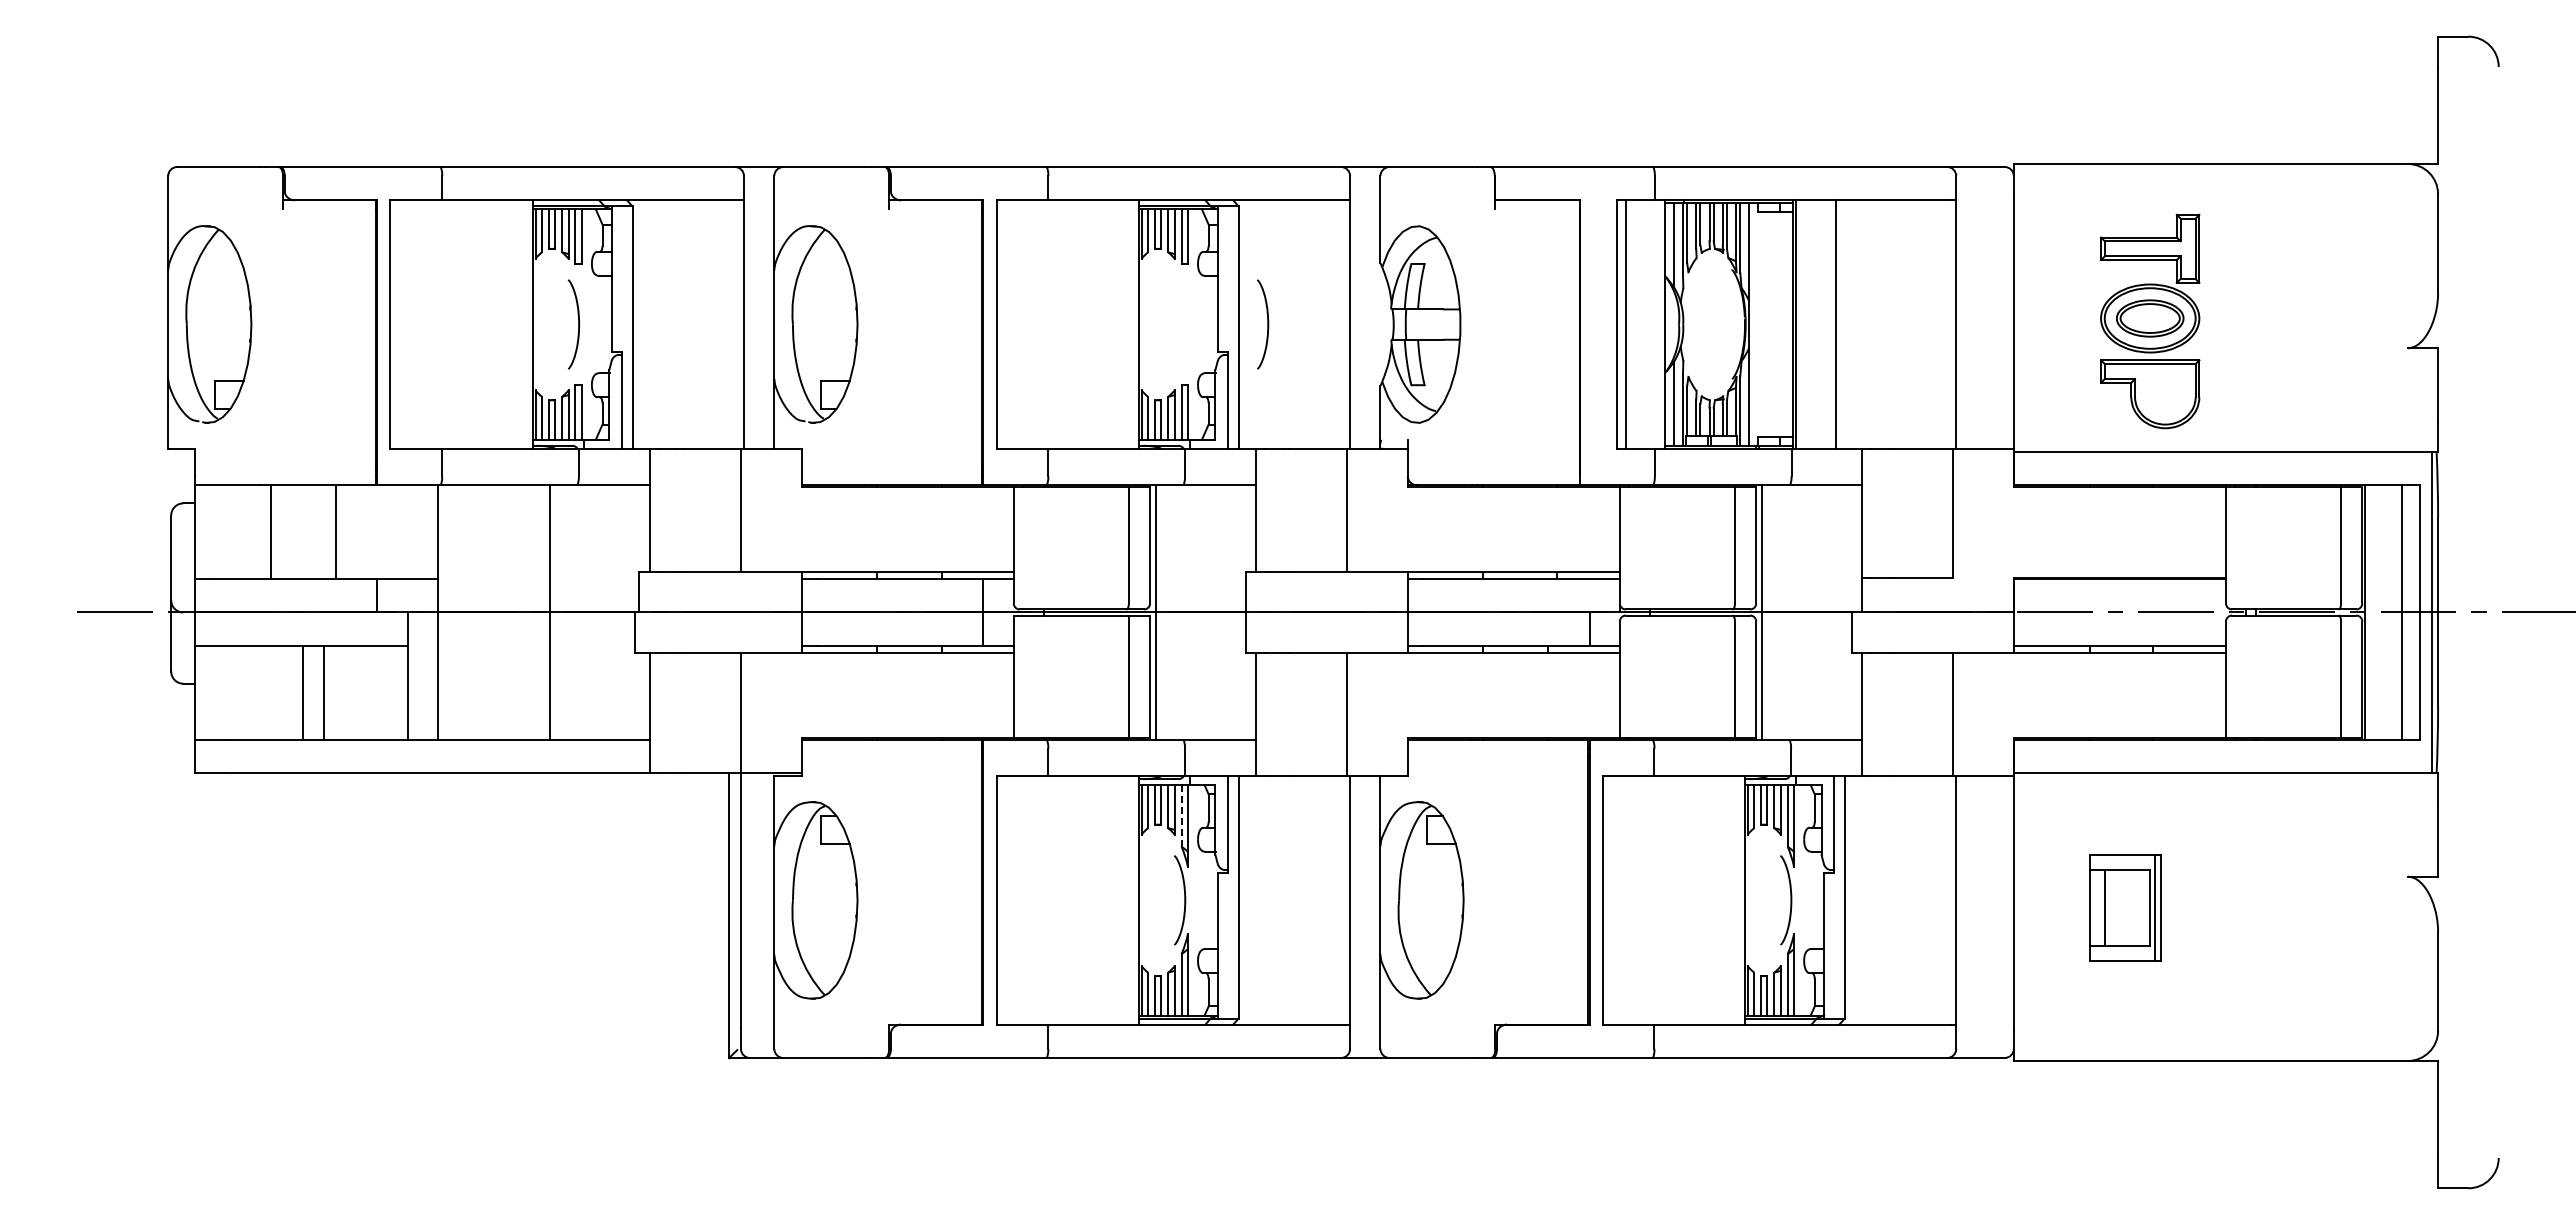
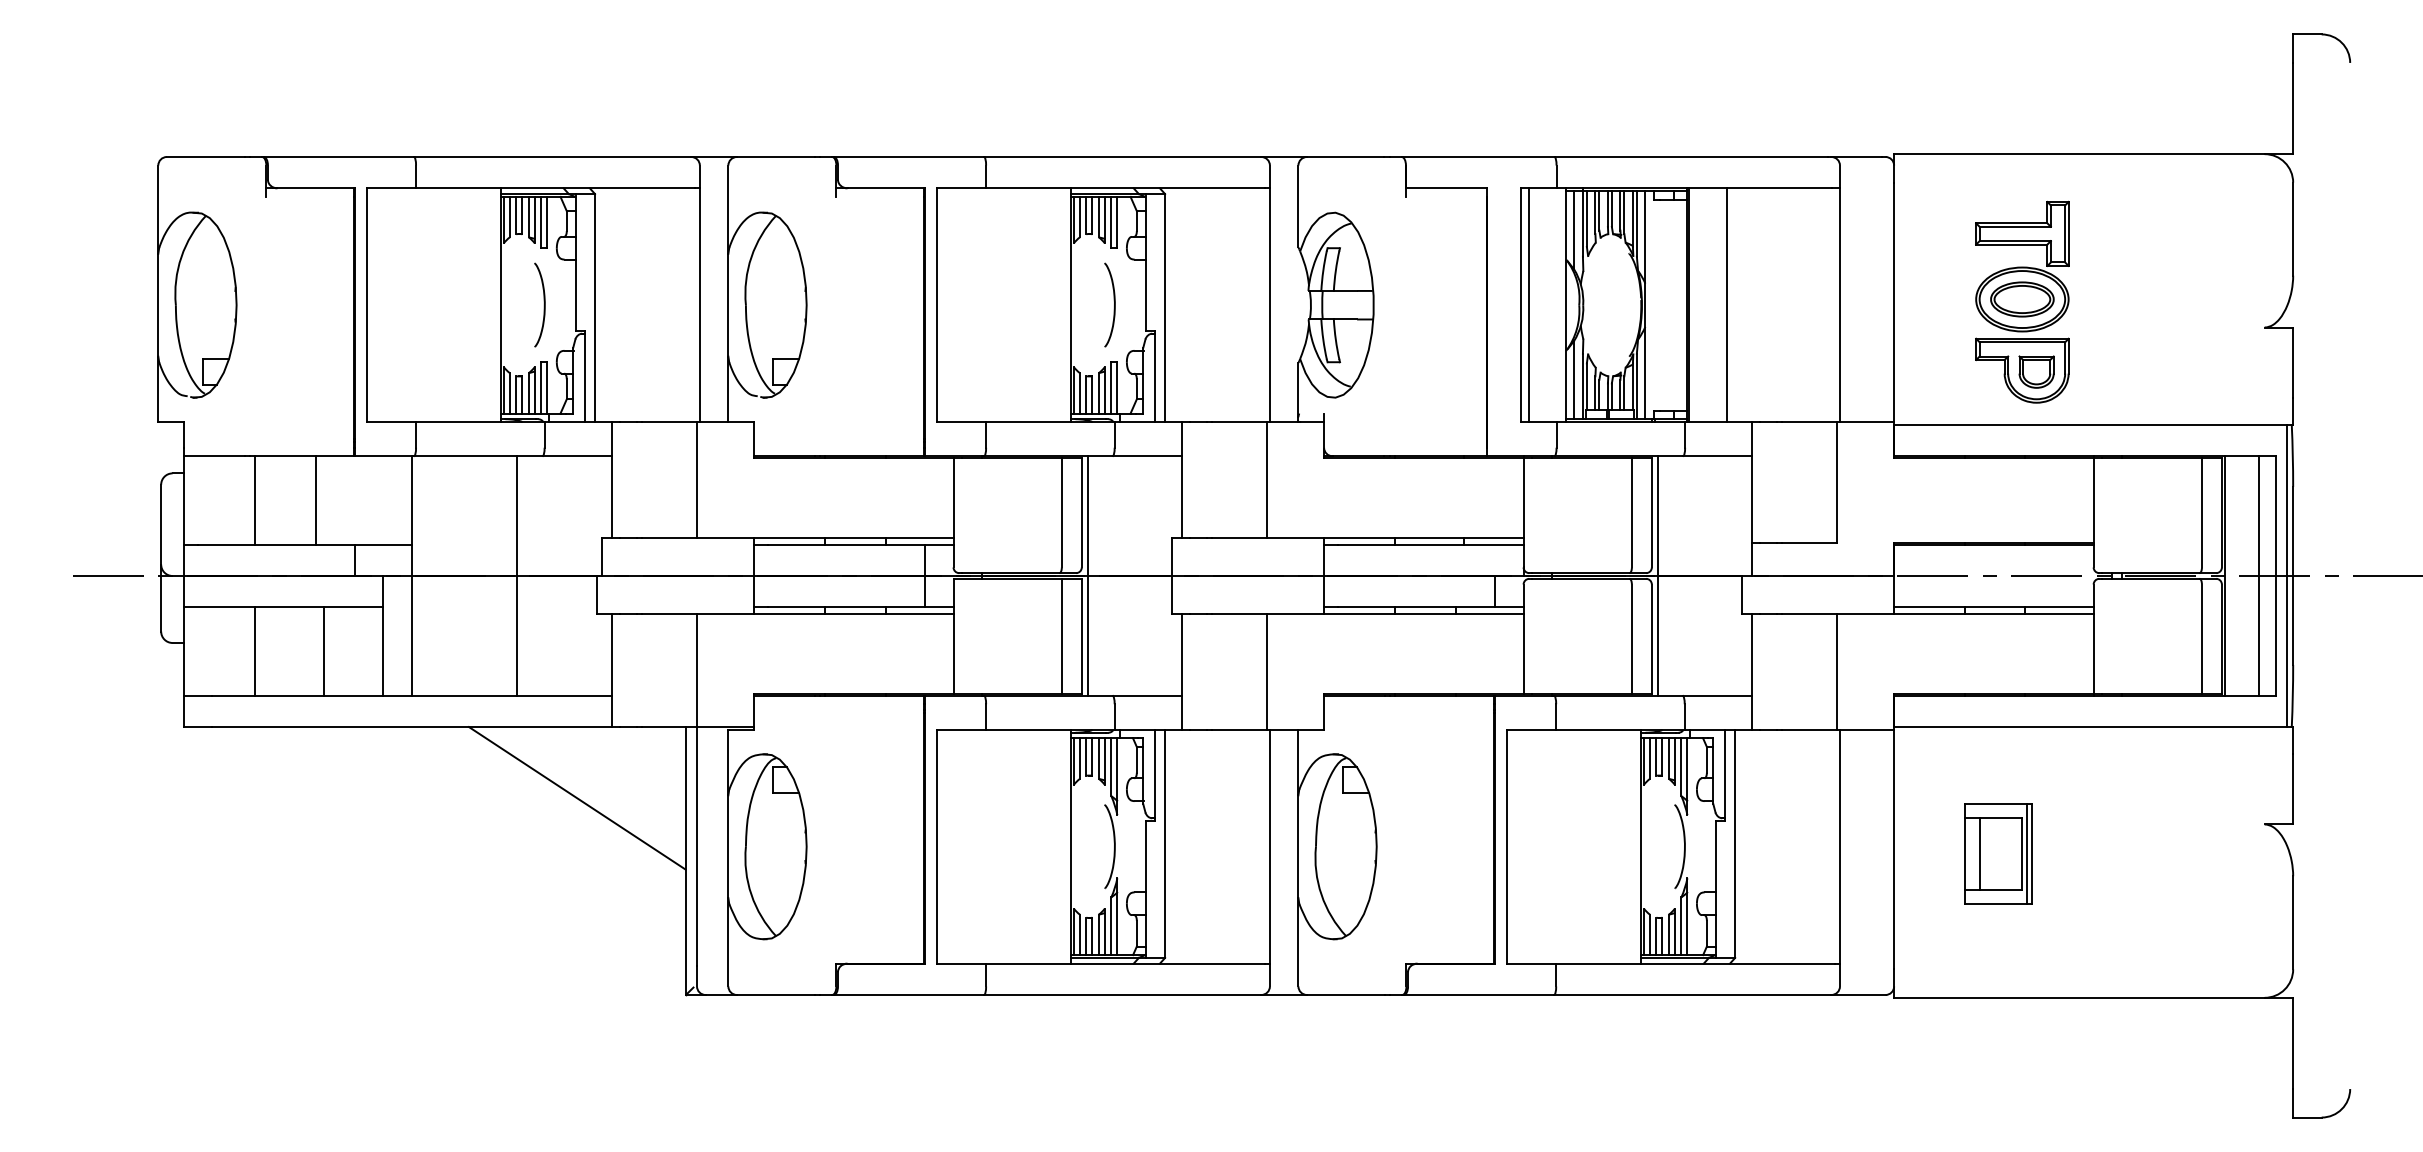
curve: (1267, 324) -> (1114, 305), moved
part: (2165, 395) -> (2036, 371), added
line: (303, 692) -> (324, 651), moved
line: (324, 692) -> (255, 651), moved
line: (1181, 815) -> (1111, 766), dashed -> solid
line: (613, 848) -> (577, 797), added

